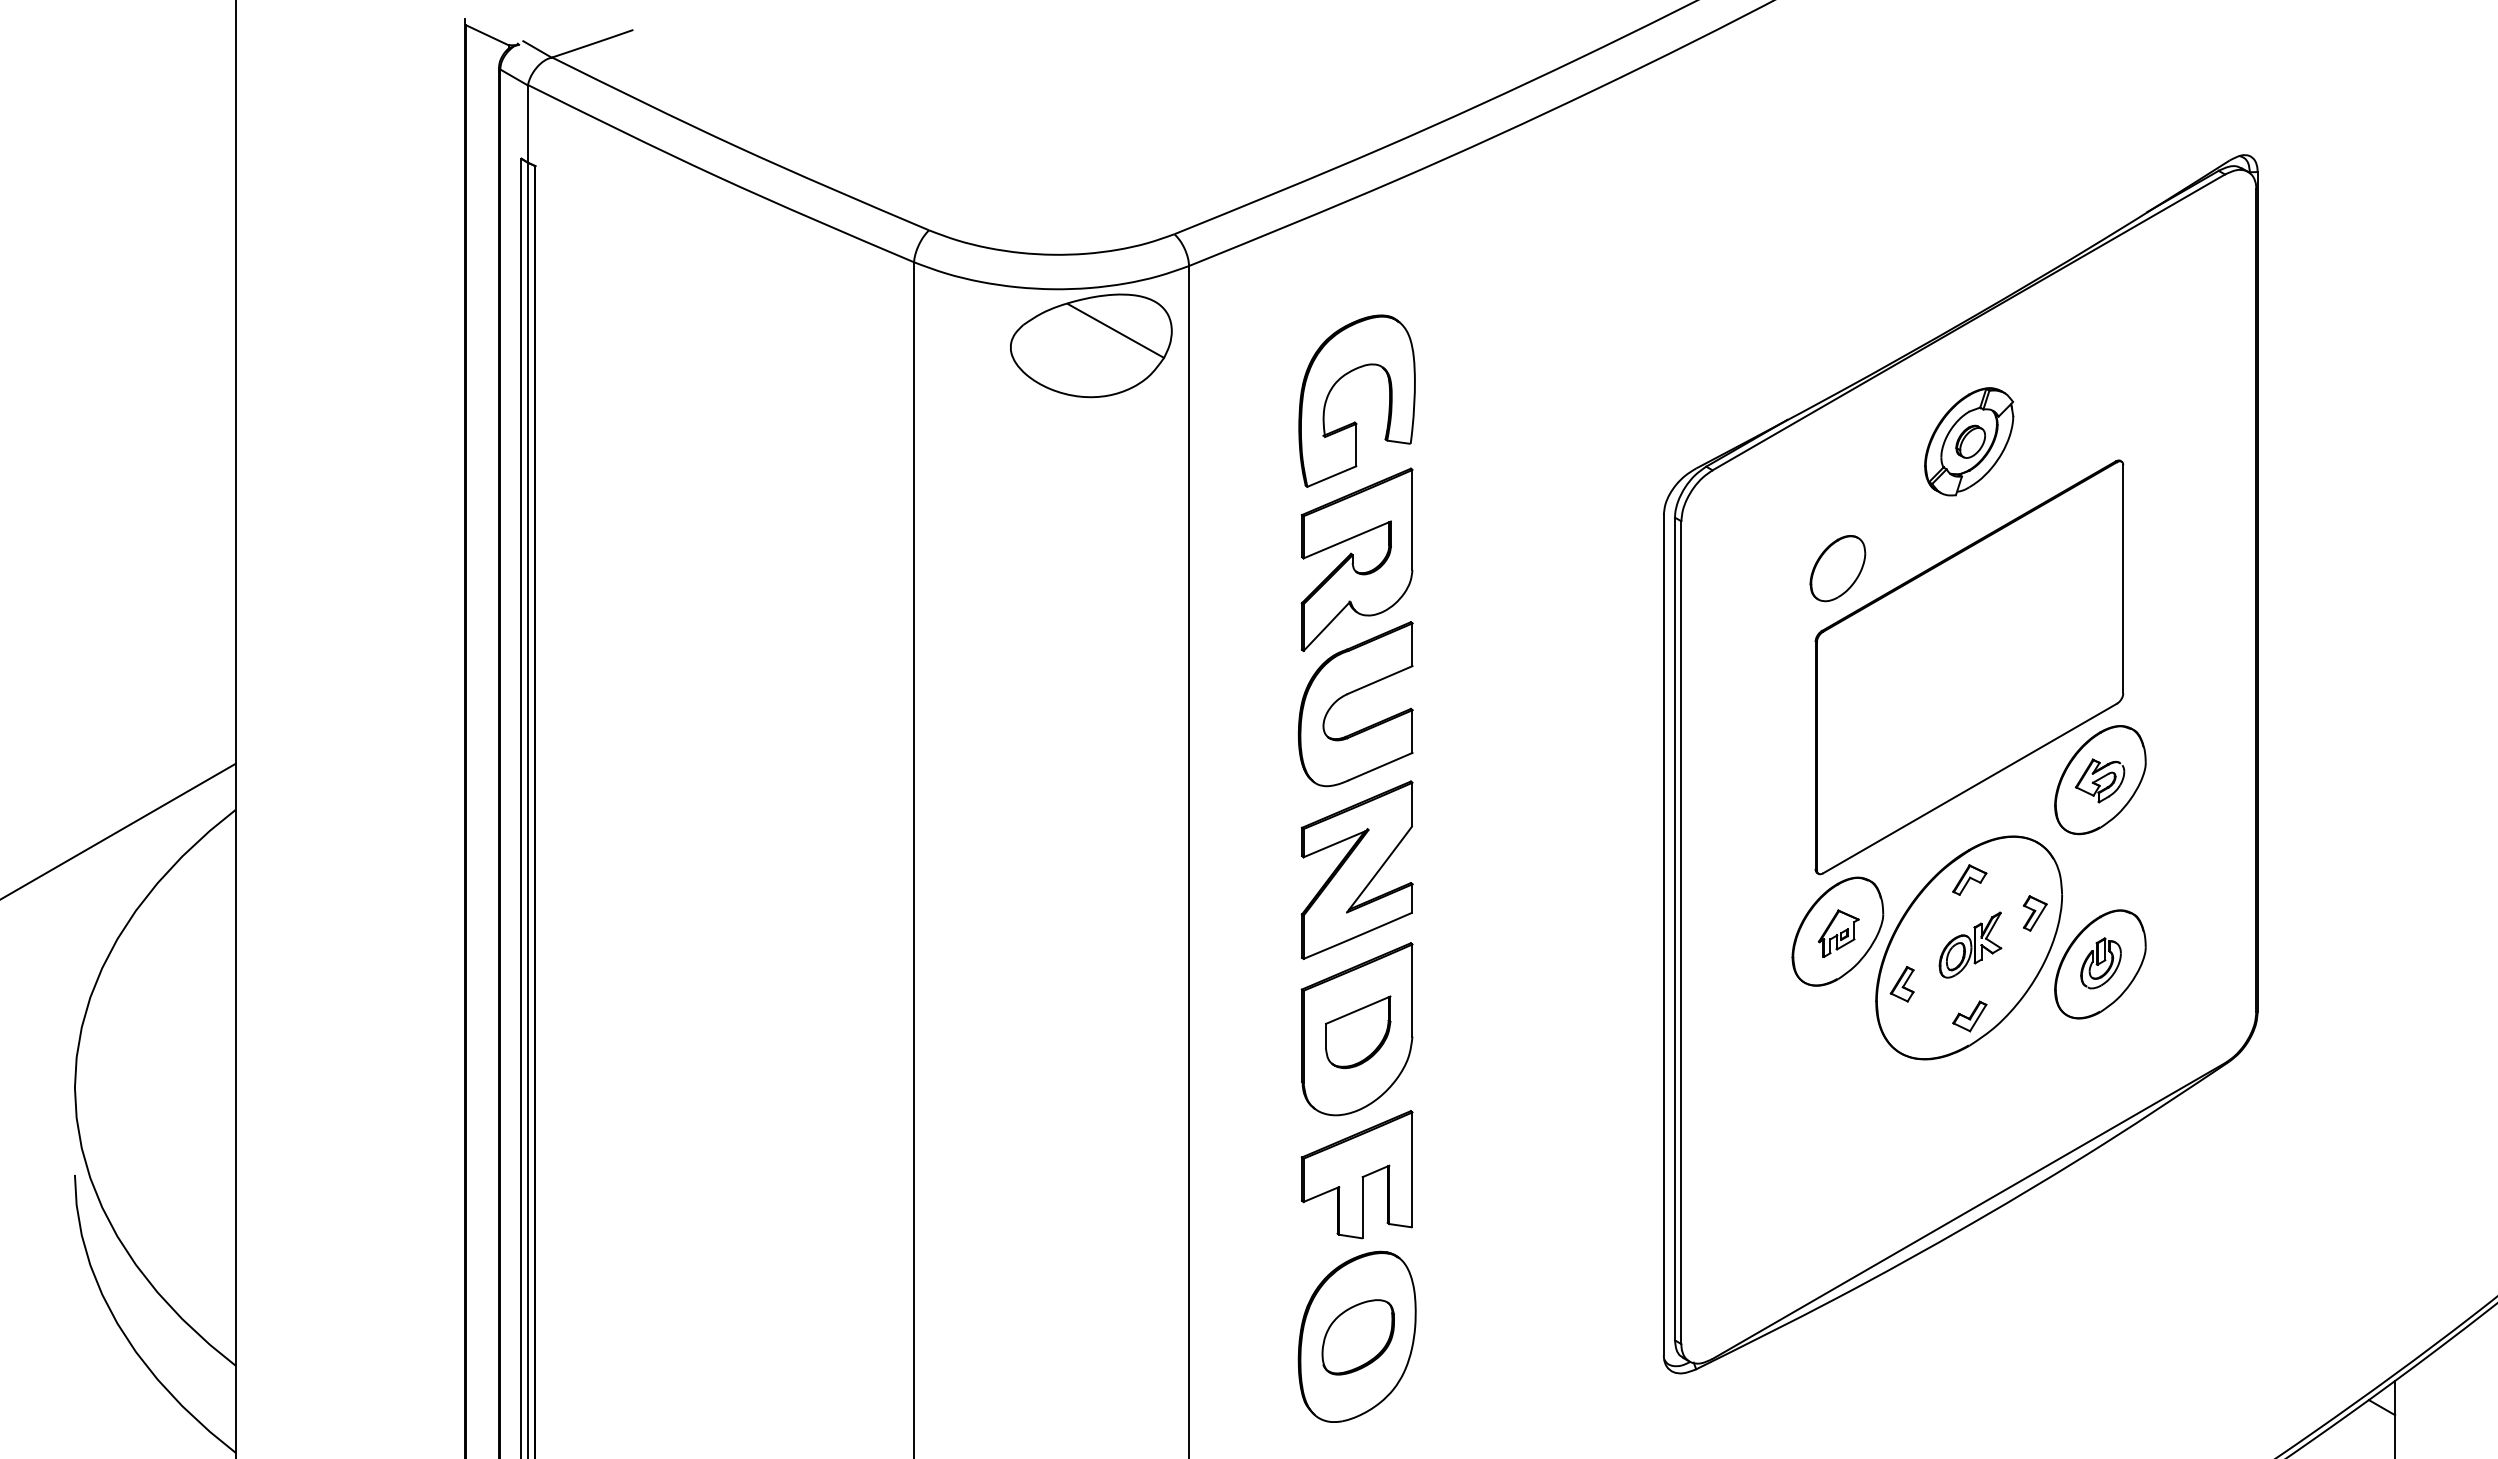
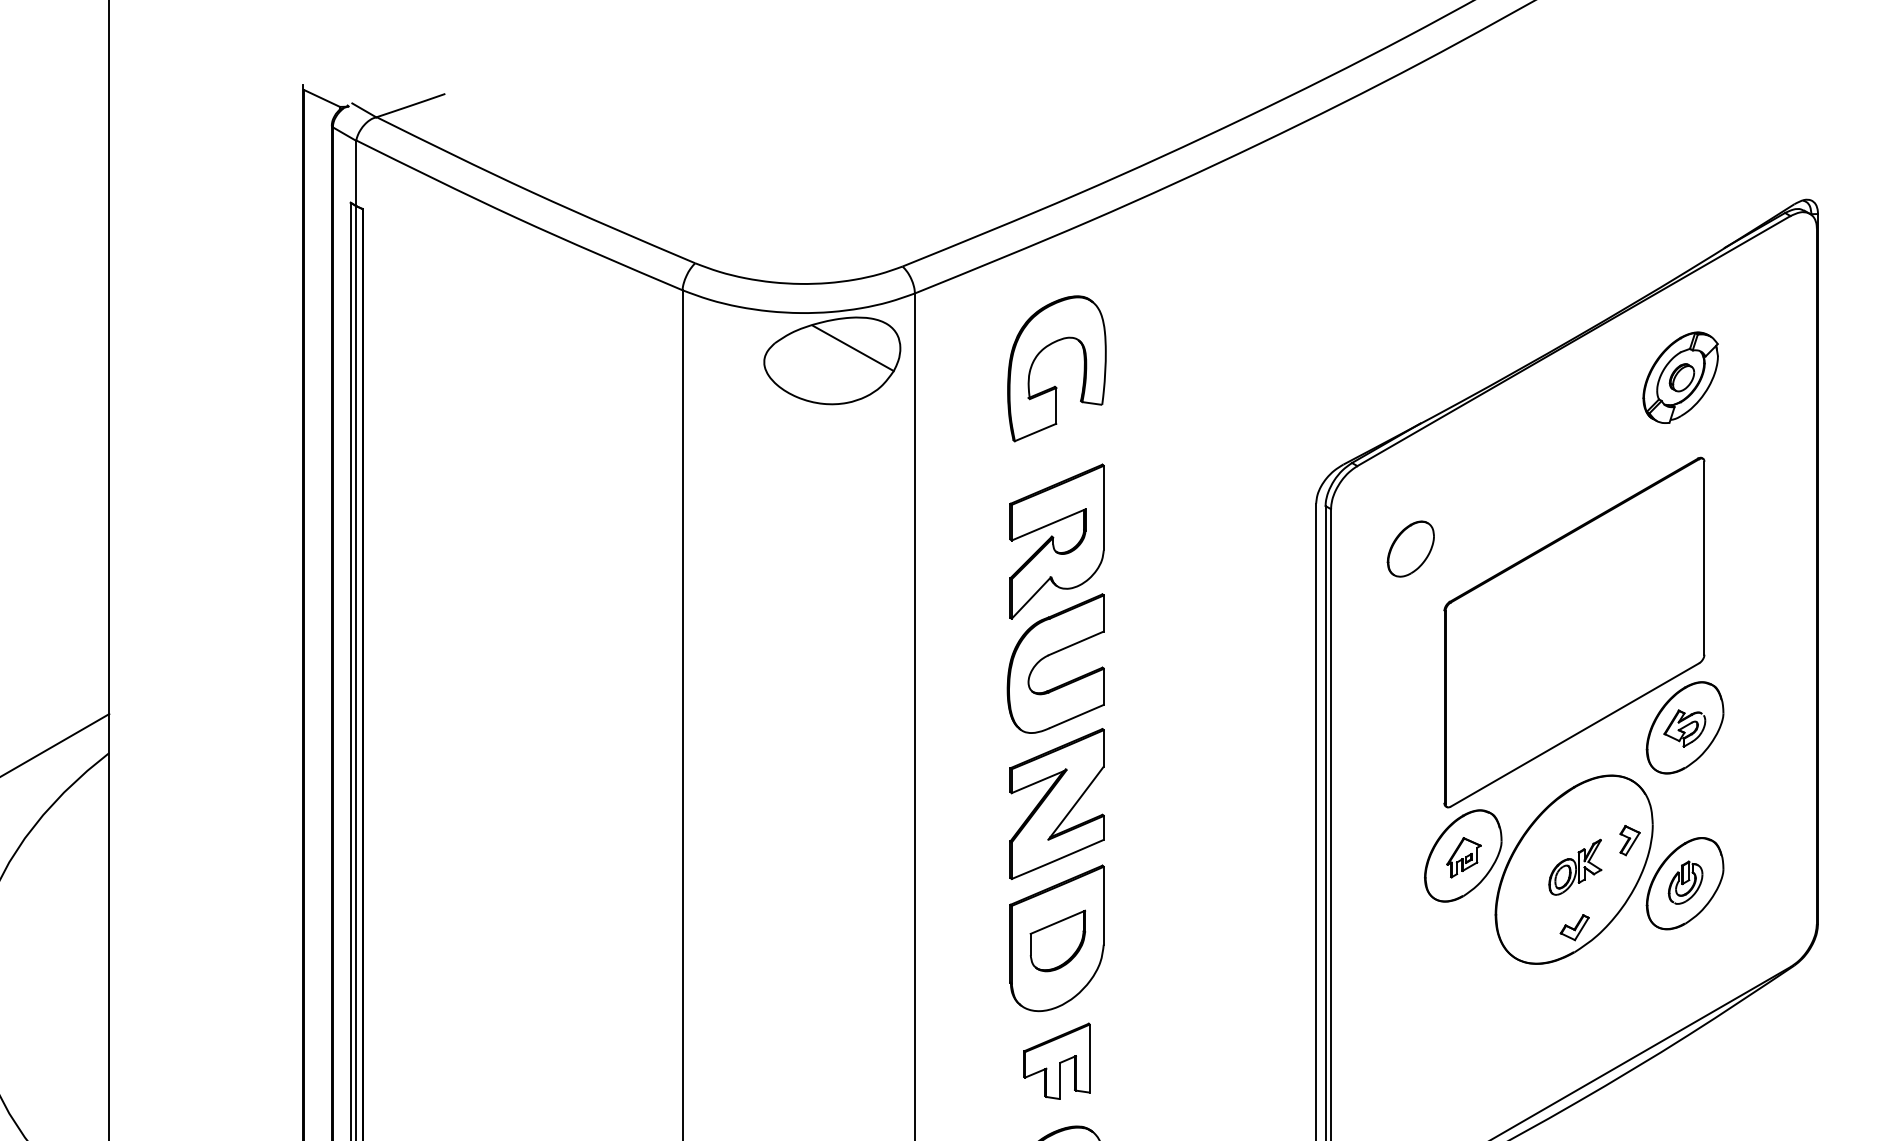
part: (1355, 421) -> (1055, 385), moved
part: (1969, 441) -> (1680, 377), moved
part: (1837, 568) -> (1410, 549), moved
part: (1969, 879) -> (1574, 811), removed
part: (1901, 984) -> (1517, 900), removed
part: (1356, 1174) -> (1056, 1061), size x0.7

